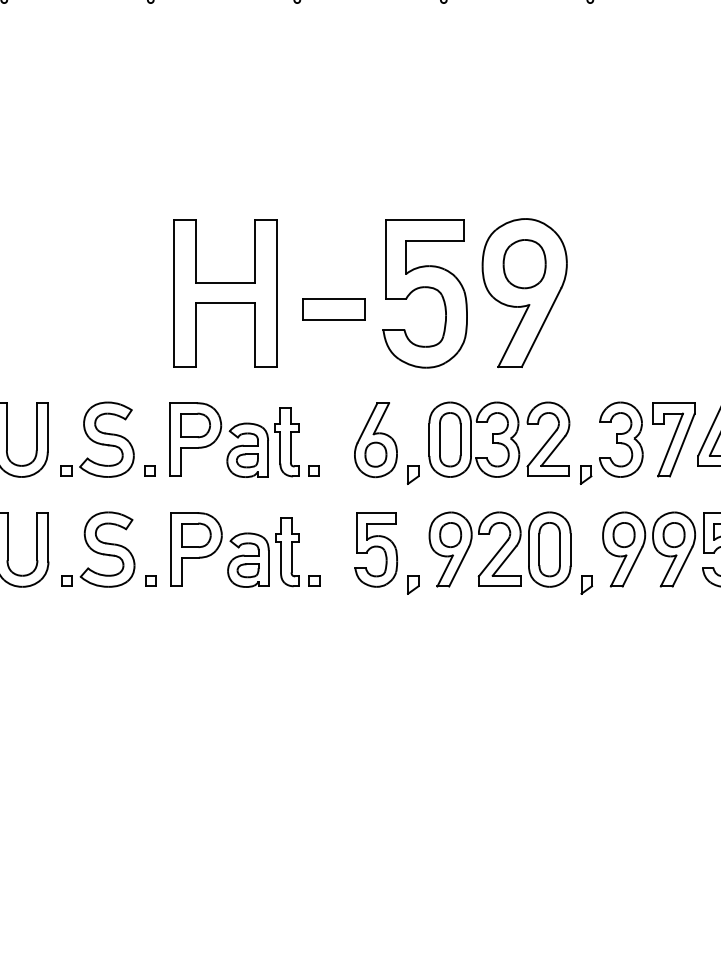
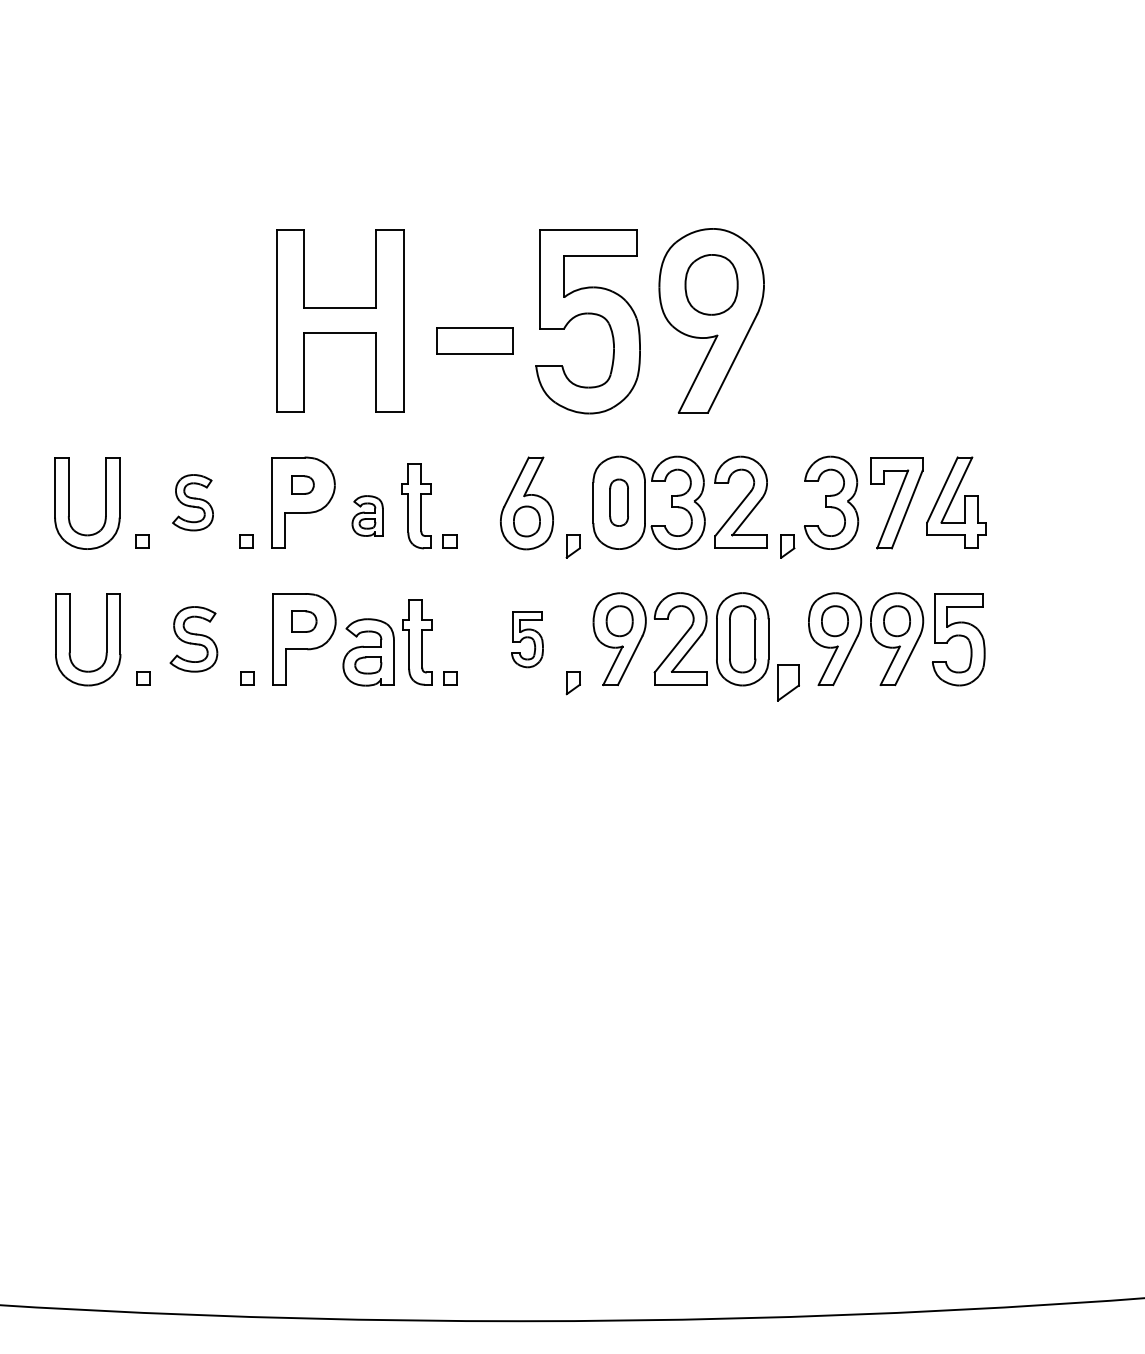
part: (195, 424) -> (302, 484), size x0.6
part: (106, 439) -> (192, 502), size x0.6
part: (449, 439) -> (618, 502), size x0.7
part: (247, 449) -> (367, 515), size x0.6
part: (195, 535) -> (303, 621), size x0.7
part: (107, 549) -> (193, 639), size x0.7
part: (376, 549) -> (527, 639), size x0.6
part: (586, 585) -> (788, 683), size x1.6

